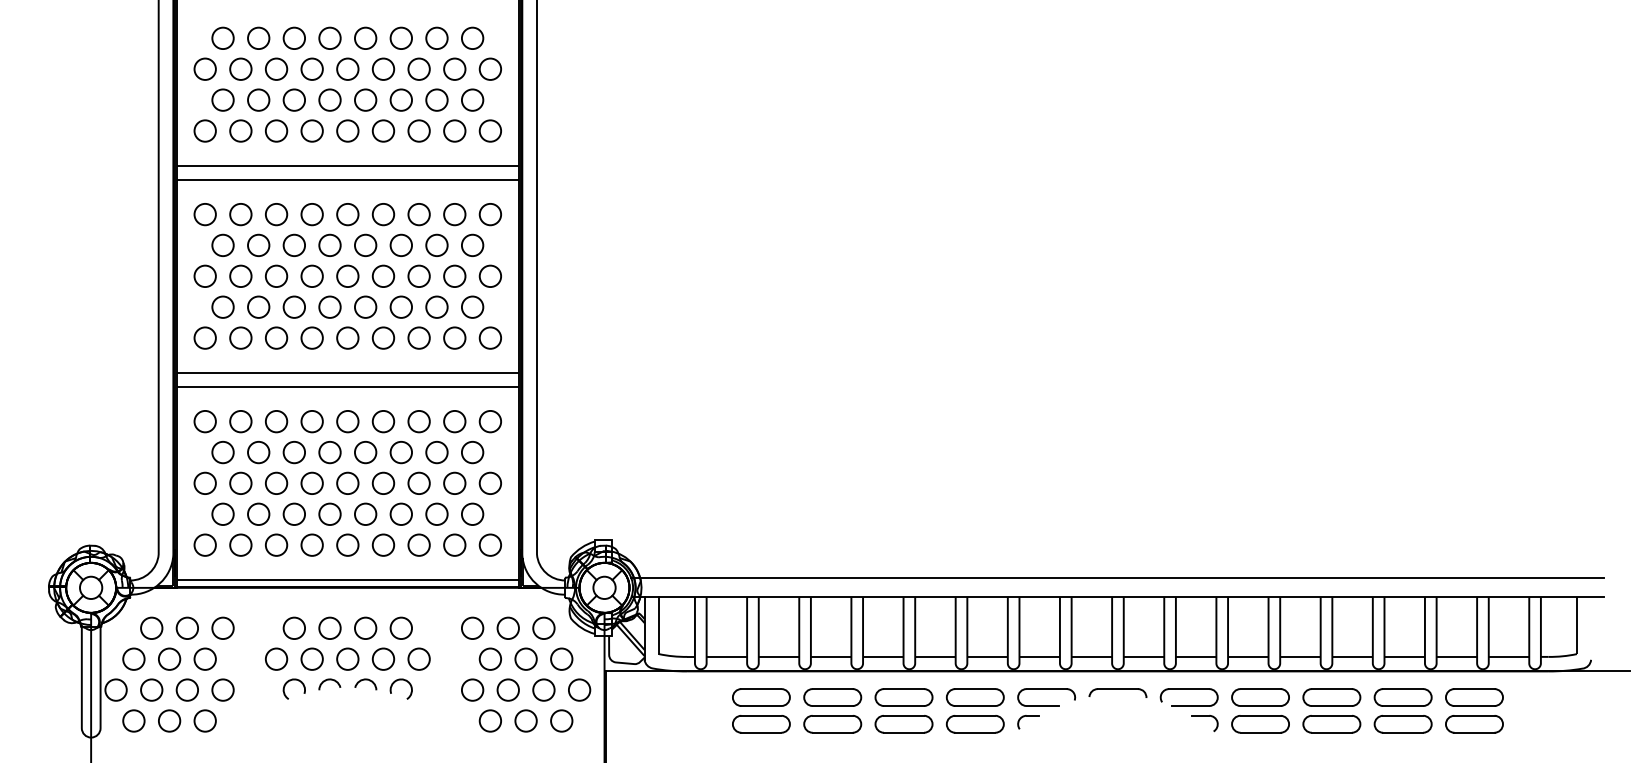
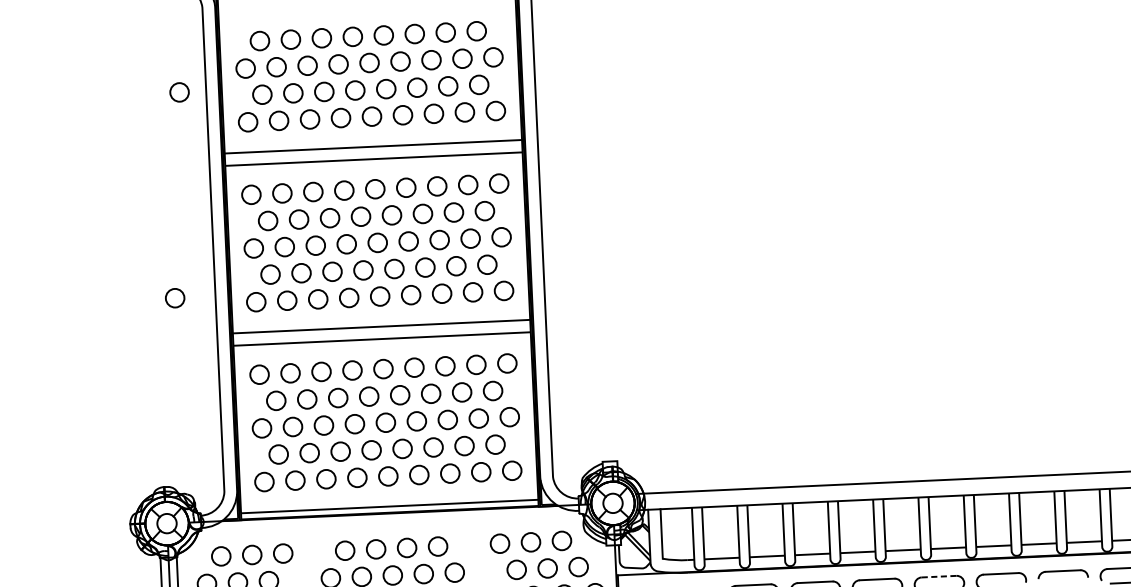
circle: (127, 92) -> (179, 91), added
circle: (111, 328) -> (174, 297), added
line: (975, 689) -> (939, 577), solid -> dashed

